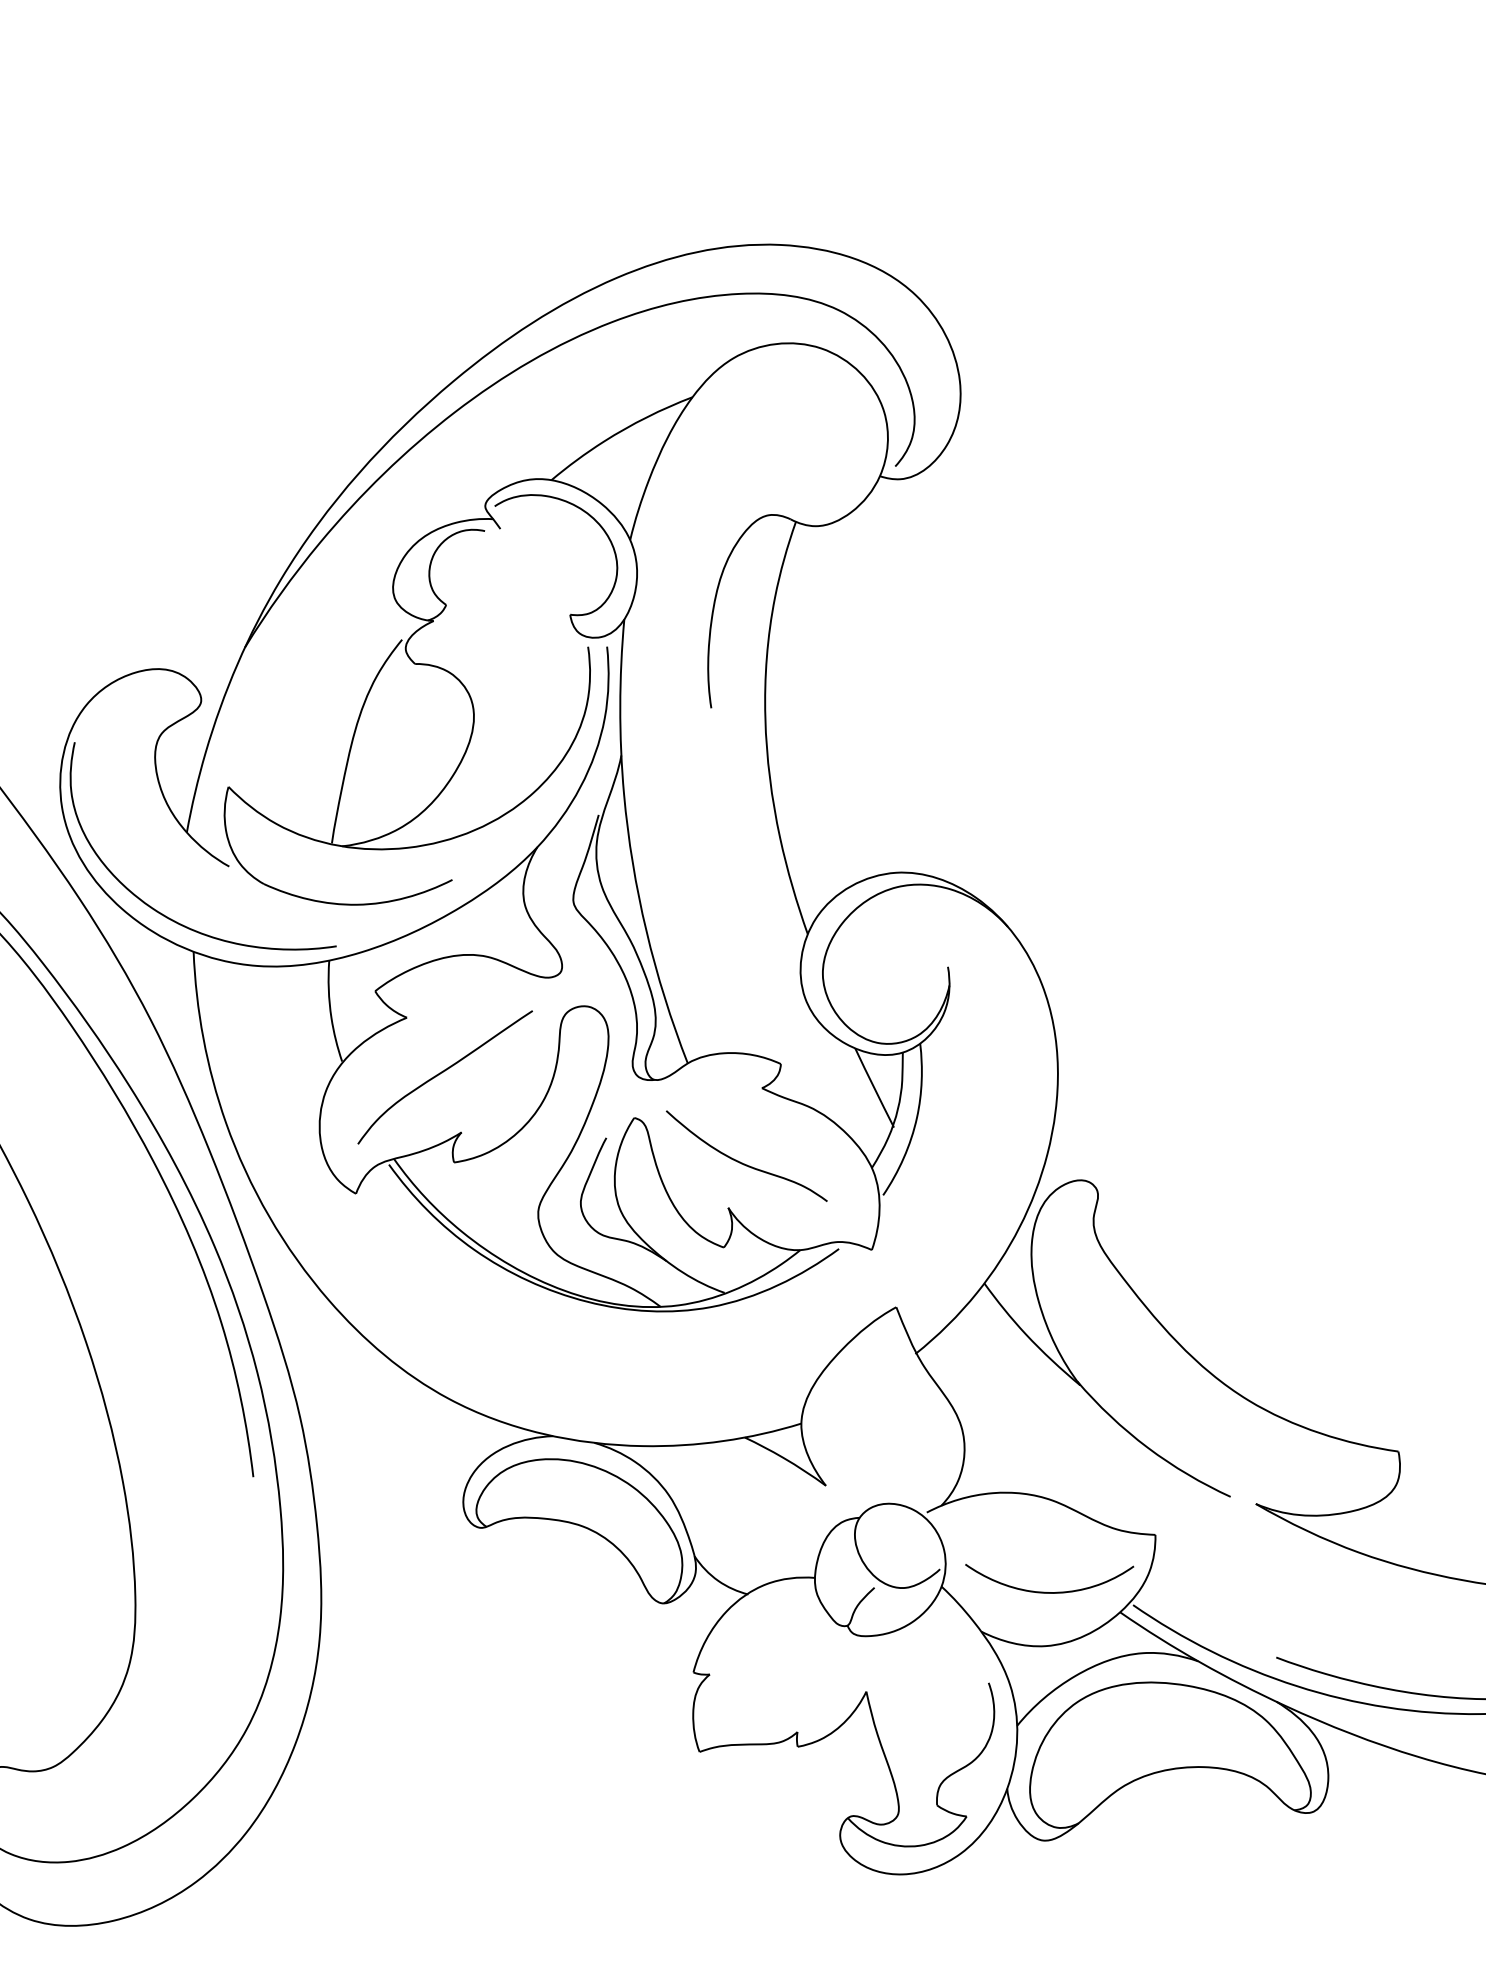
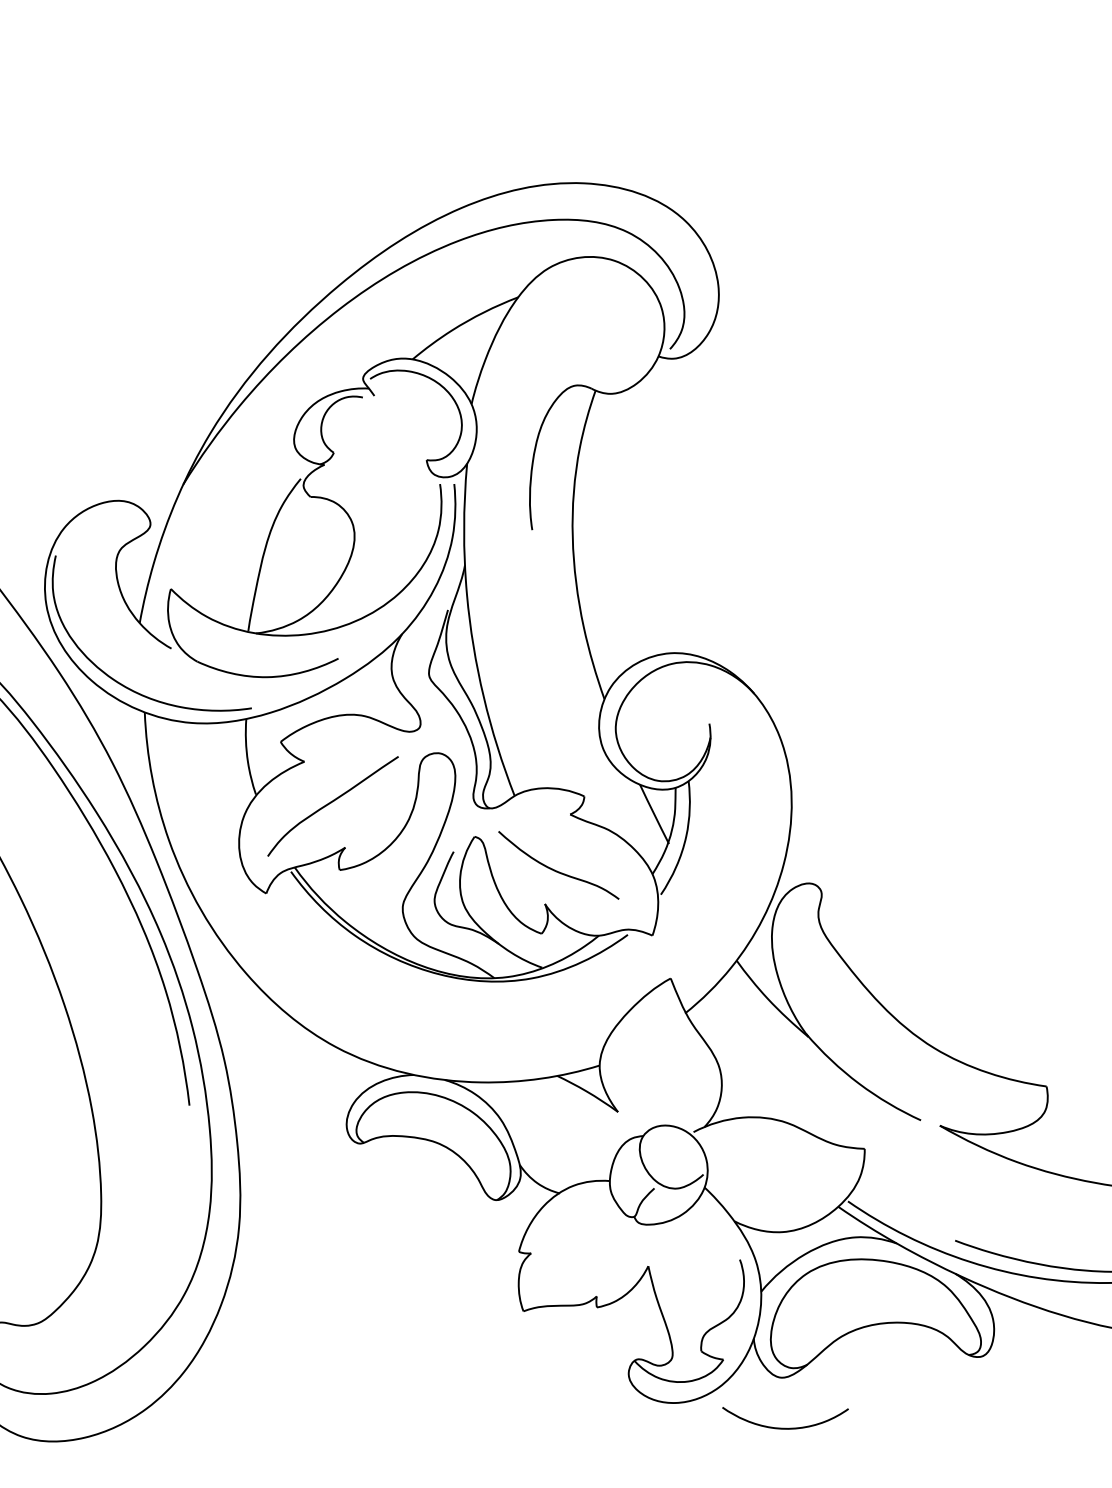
curve: (1045, 1591) -> (782, 1427), moved

